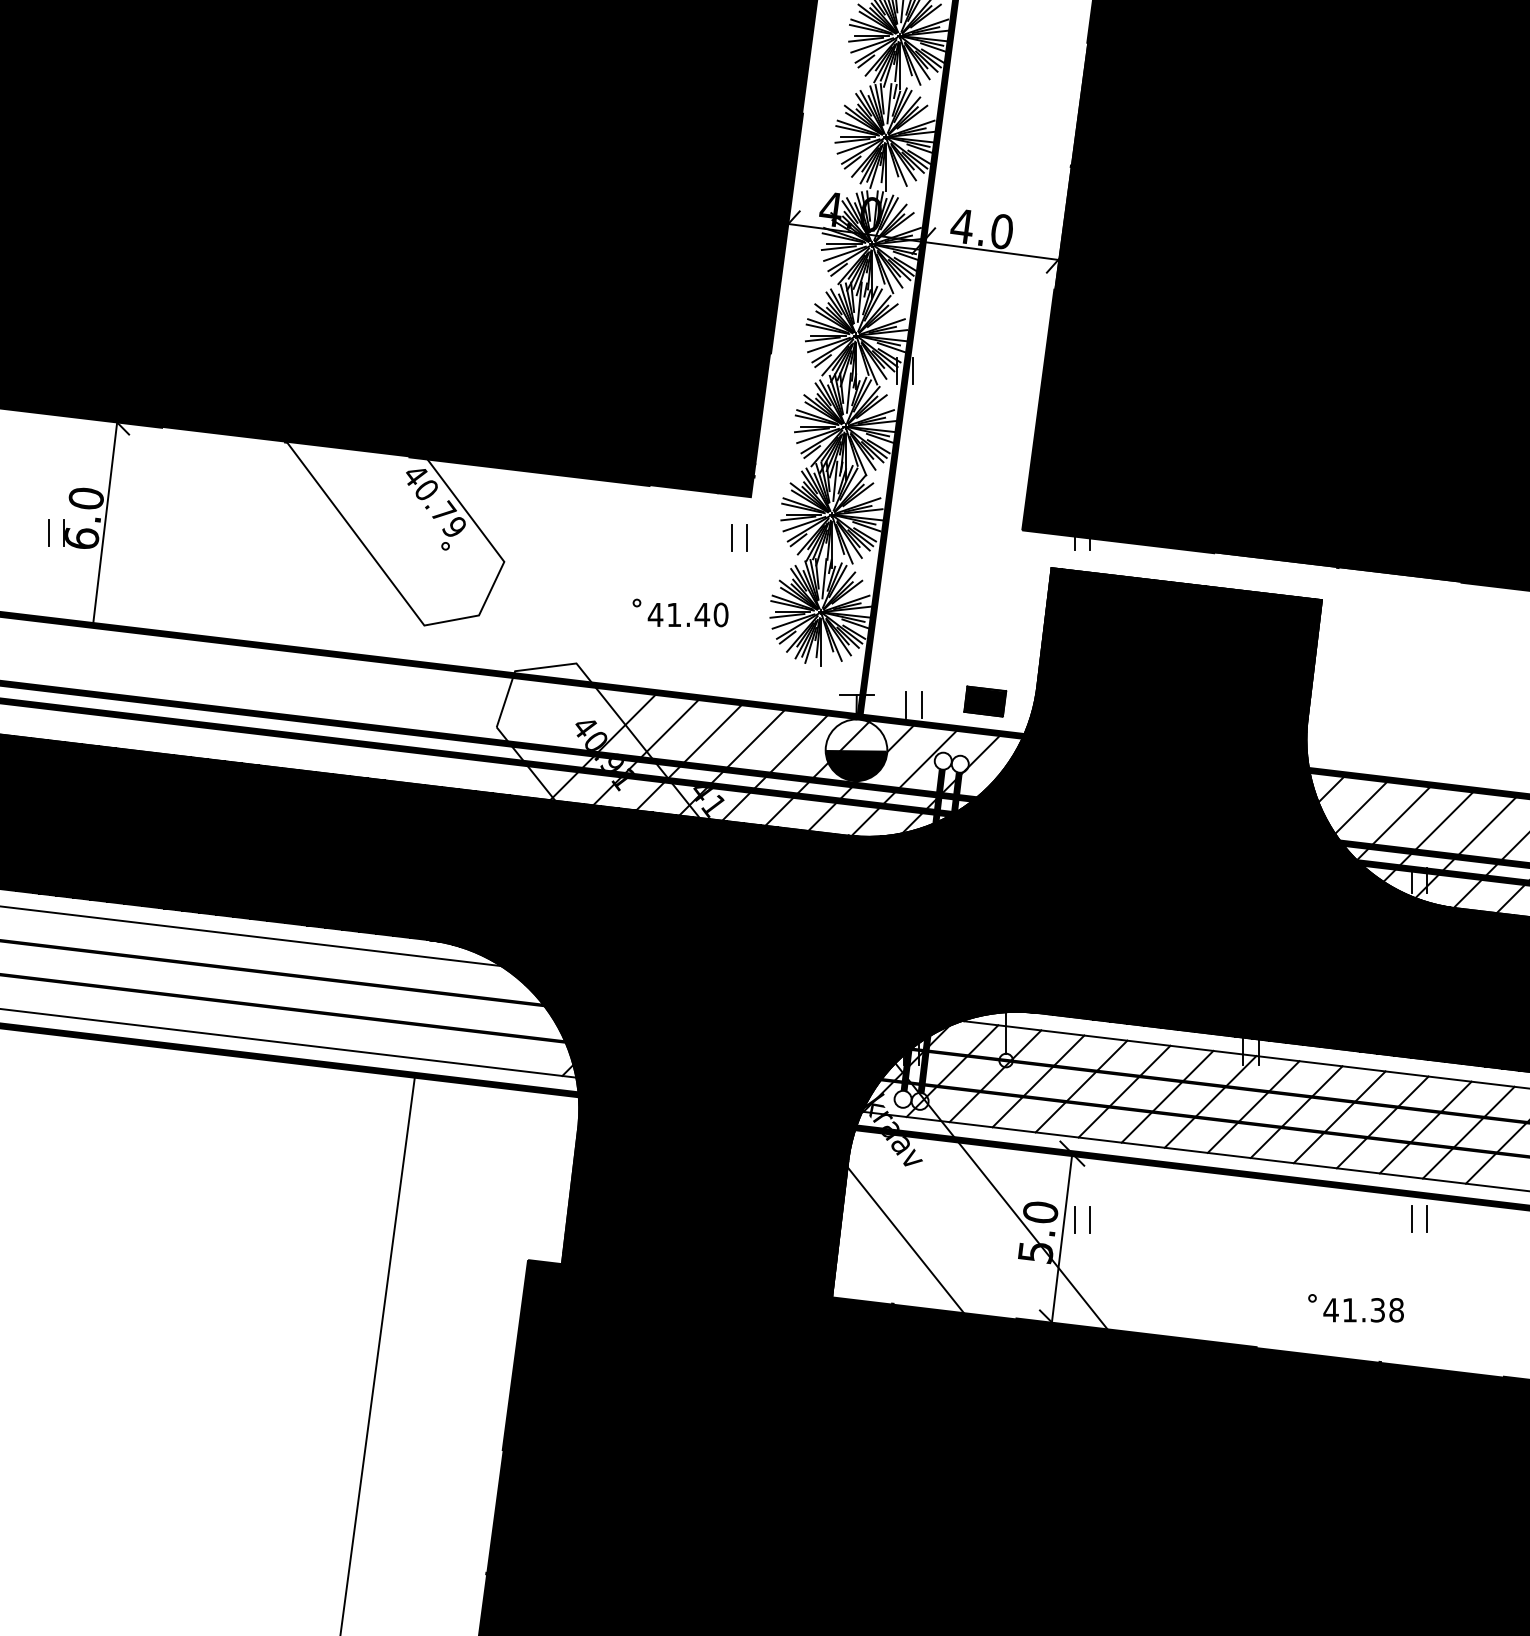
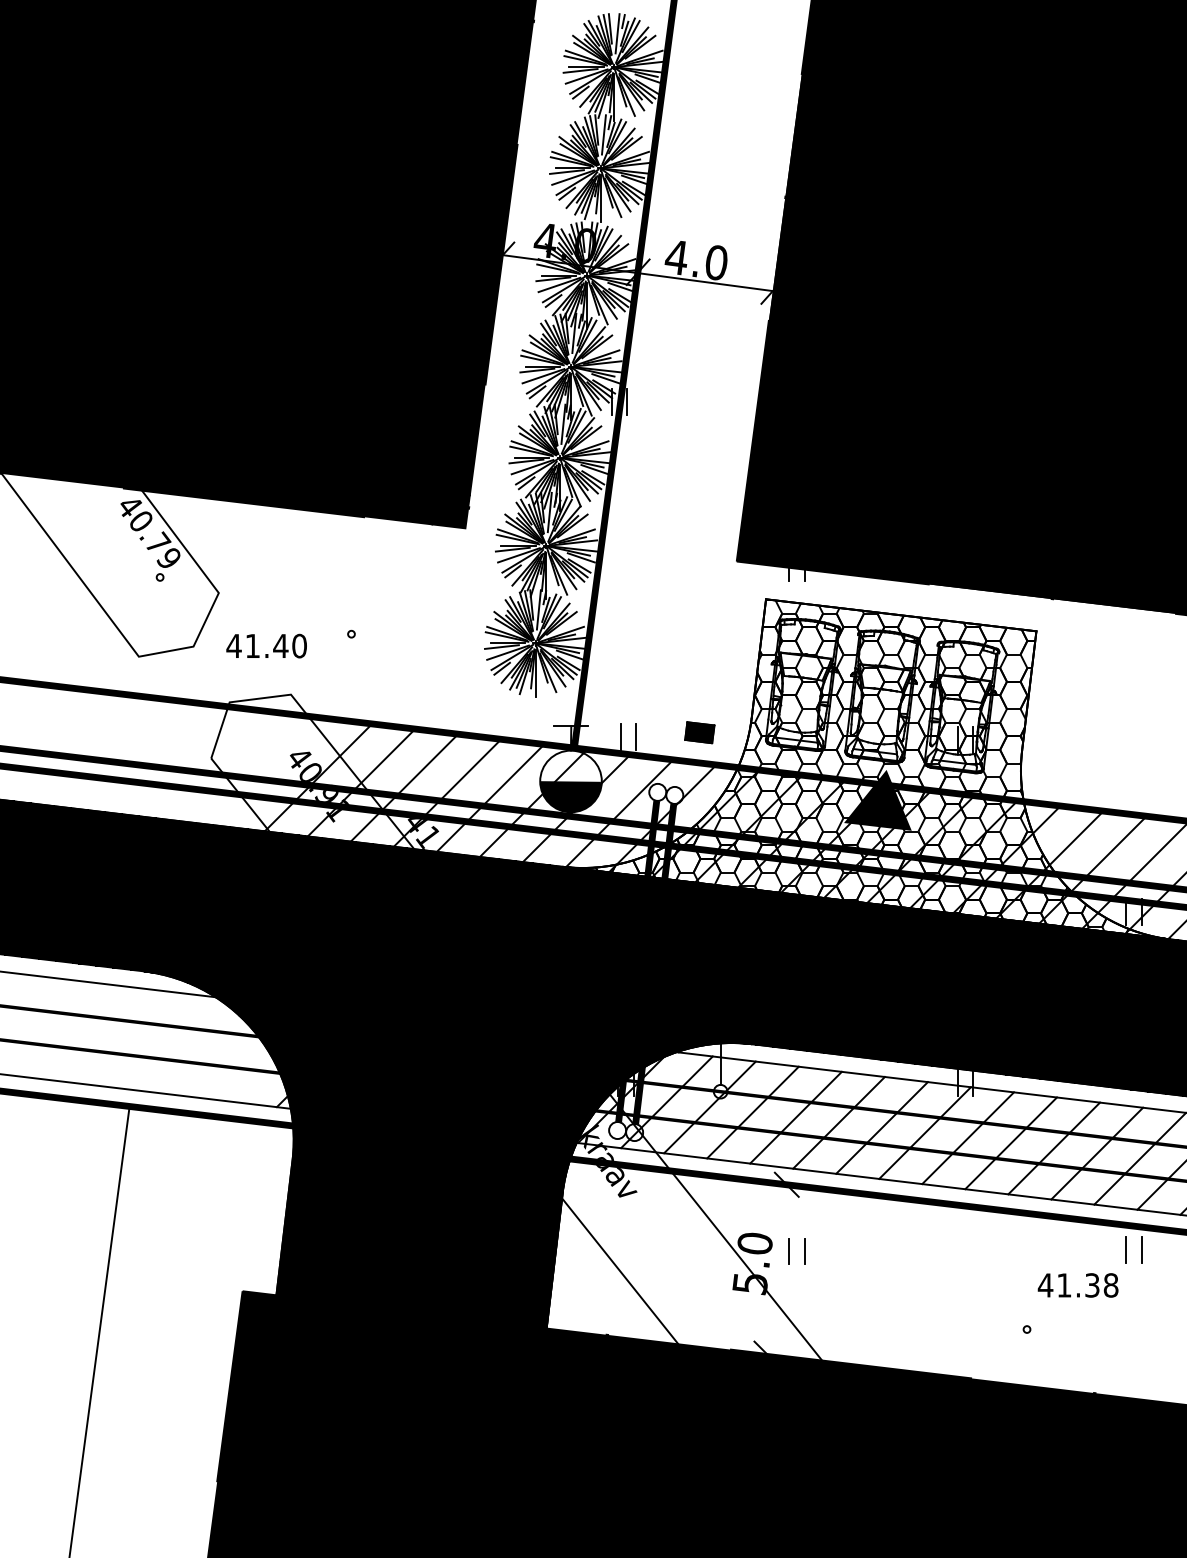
part: (732, 537) -> (447, 568), removed
text: (687, 614) -> (266, 645), moved
part: (985, 701) -> (700, 732), size x0.7
hatch: (1148, 737) -> (863, 768), removed
line: (1061, 1237) -> (776, 1268), removed
text: (1363, 1310) -> (1078, 1285), moved

